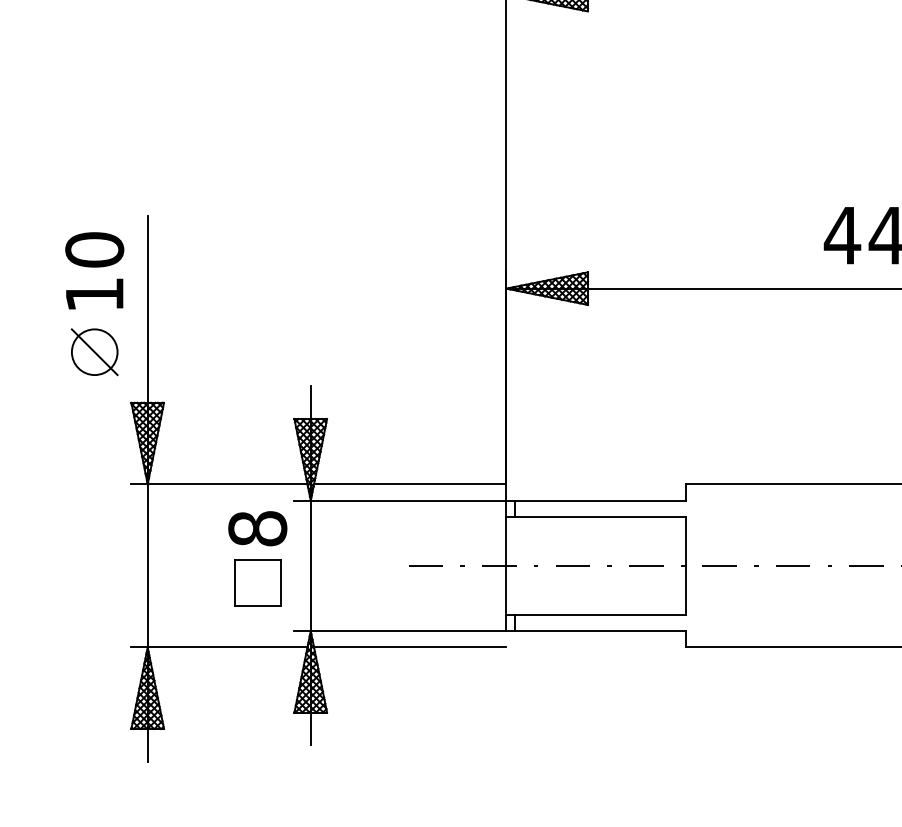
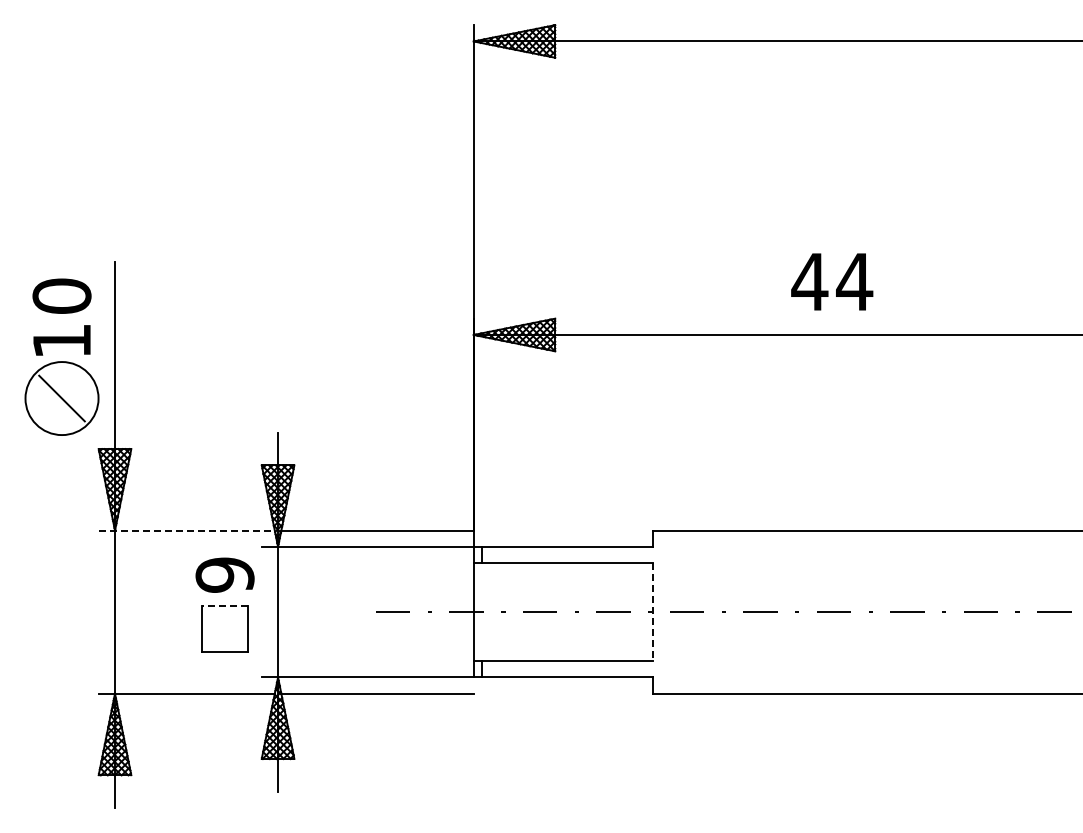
circle: (94, 352) -> (61, 398), size x1.6
line: (220, 484) -> (187, 530), solid -> dashed
text: (257, 528) -> (224, 574), 8 -> 9
line: (258, 560) -> (225, 606), solid -> dashed
line: (686, 566) -> (653, 612), solid -> dashed

